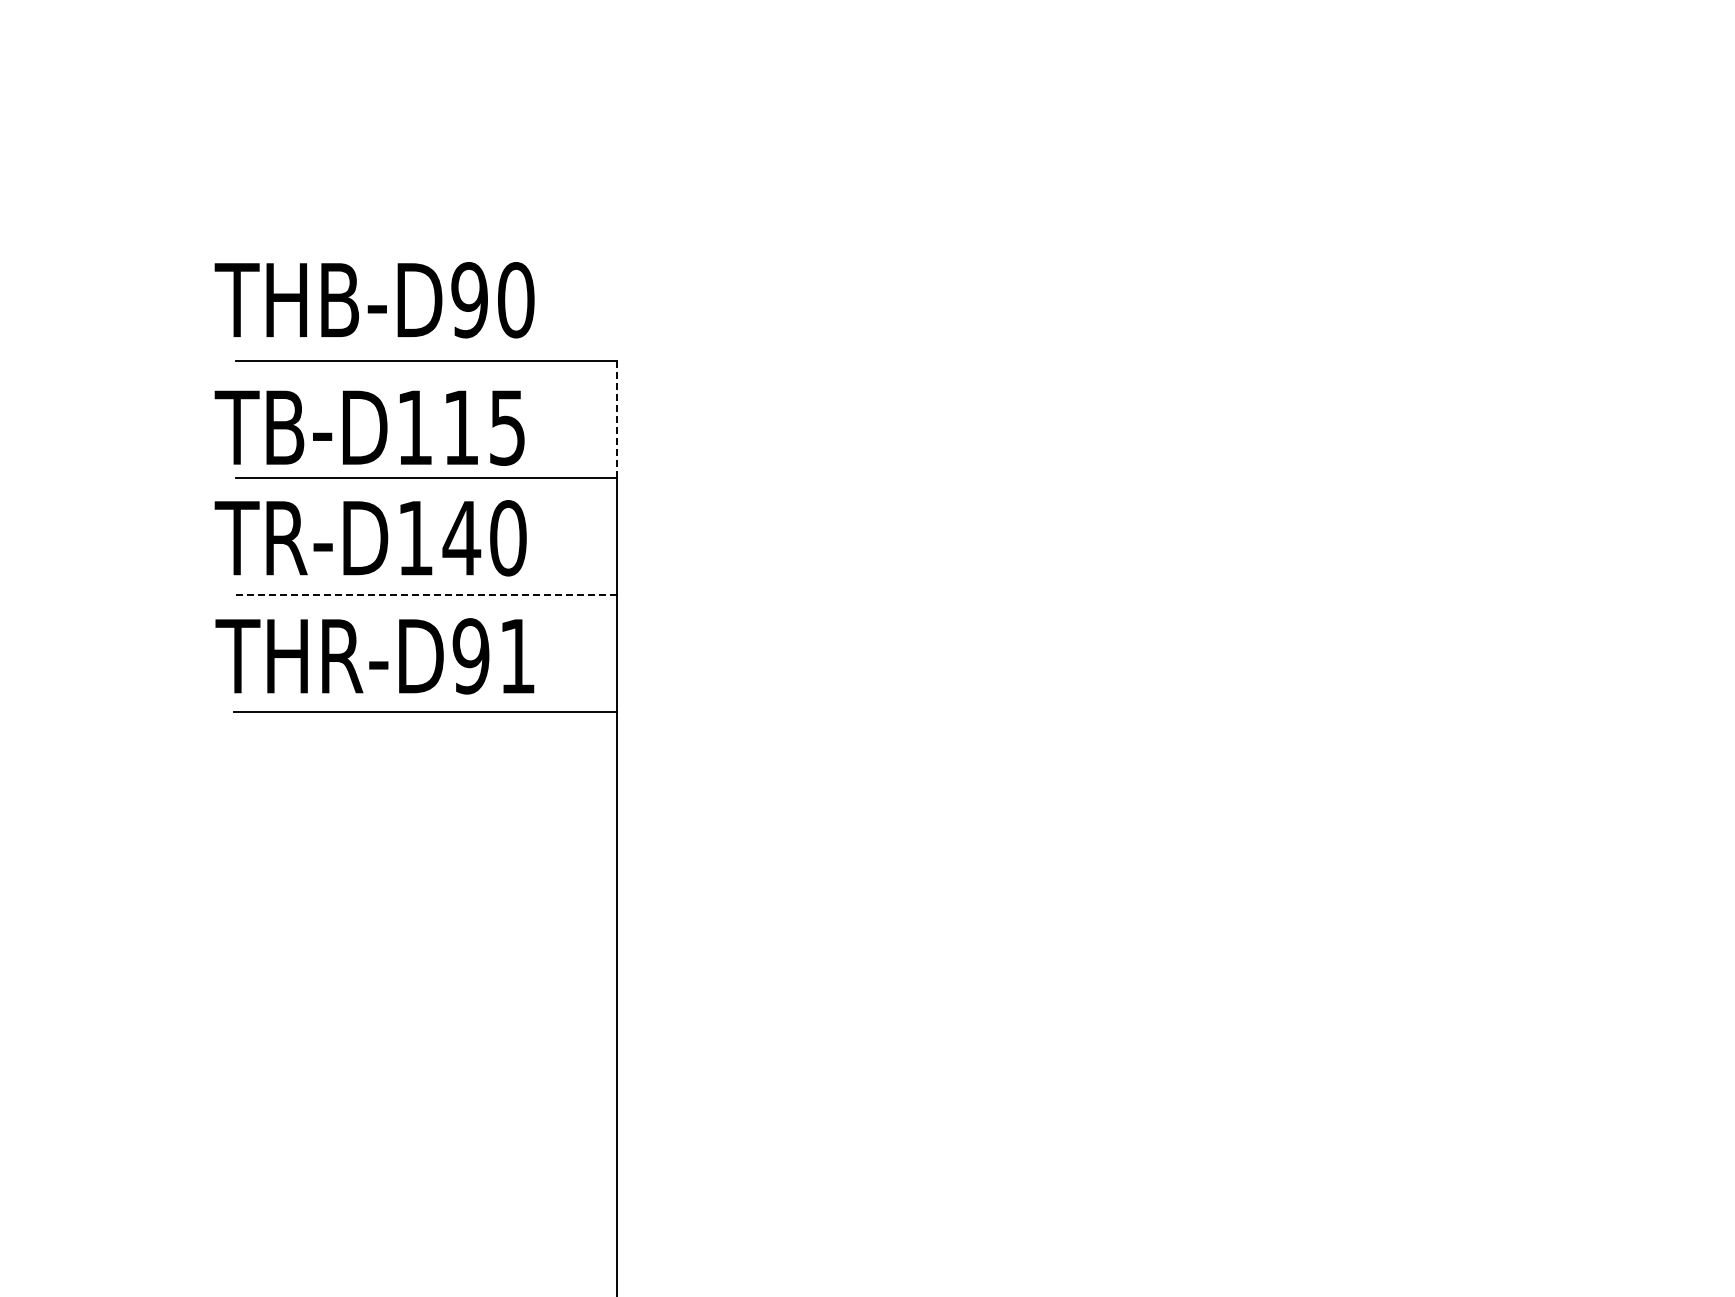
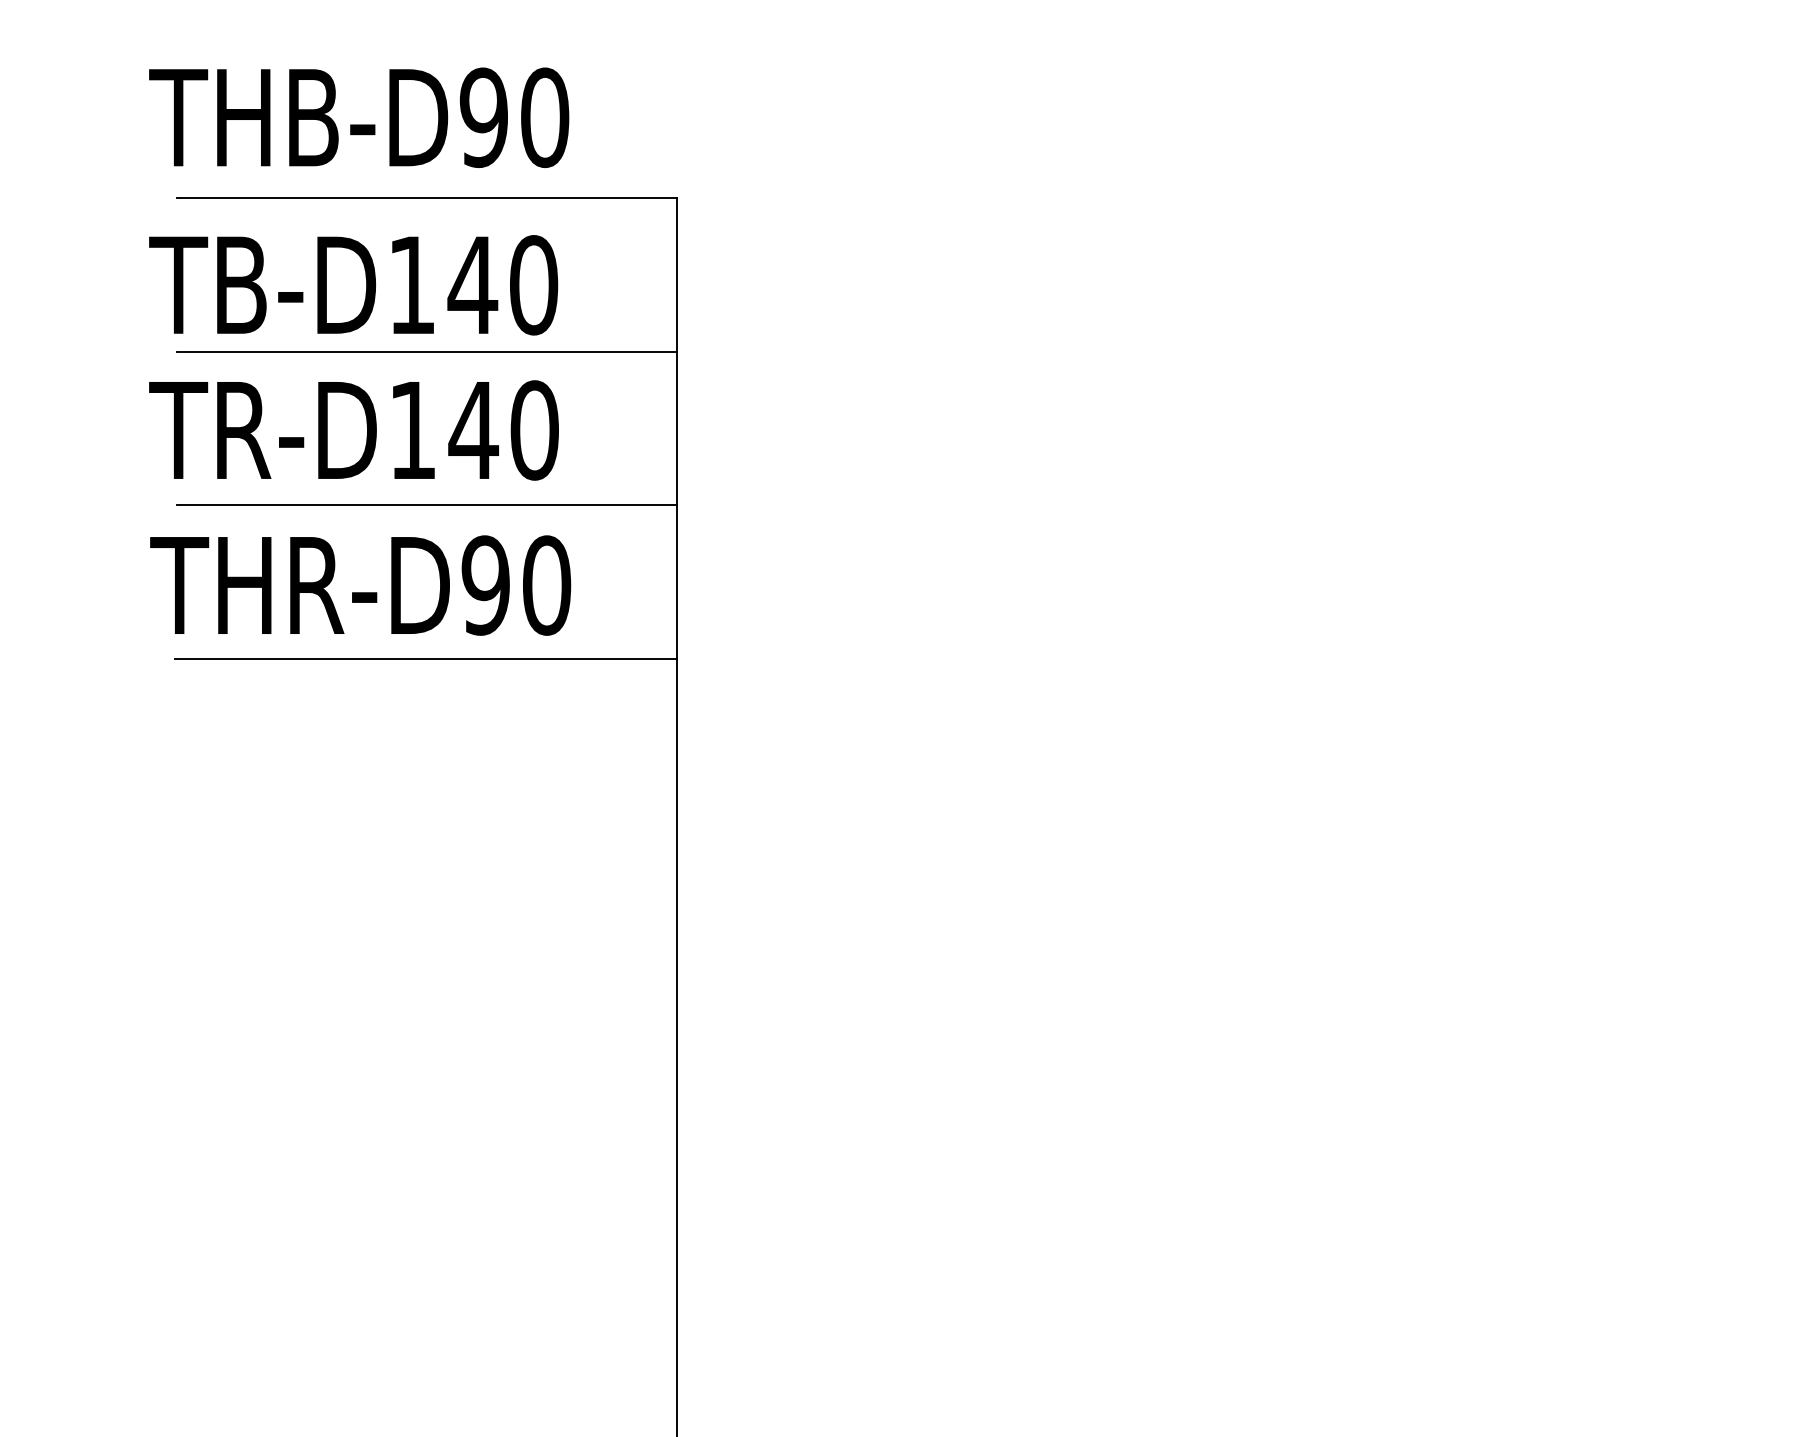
line: (616, 419) -> (676, 274), dashed -> solid
text: (483, 427) -> (502, 284), TB-D115 -> TB-D140
line: (425, 595) -> (425, 505), dashed -> solid
text: (517, 656) -> (546, 585), THR-D91 -> THR-D90

